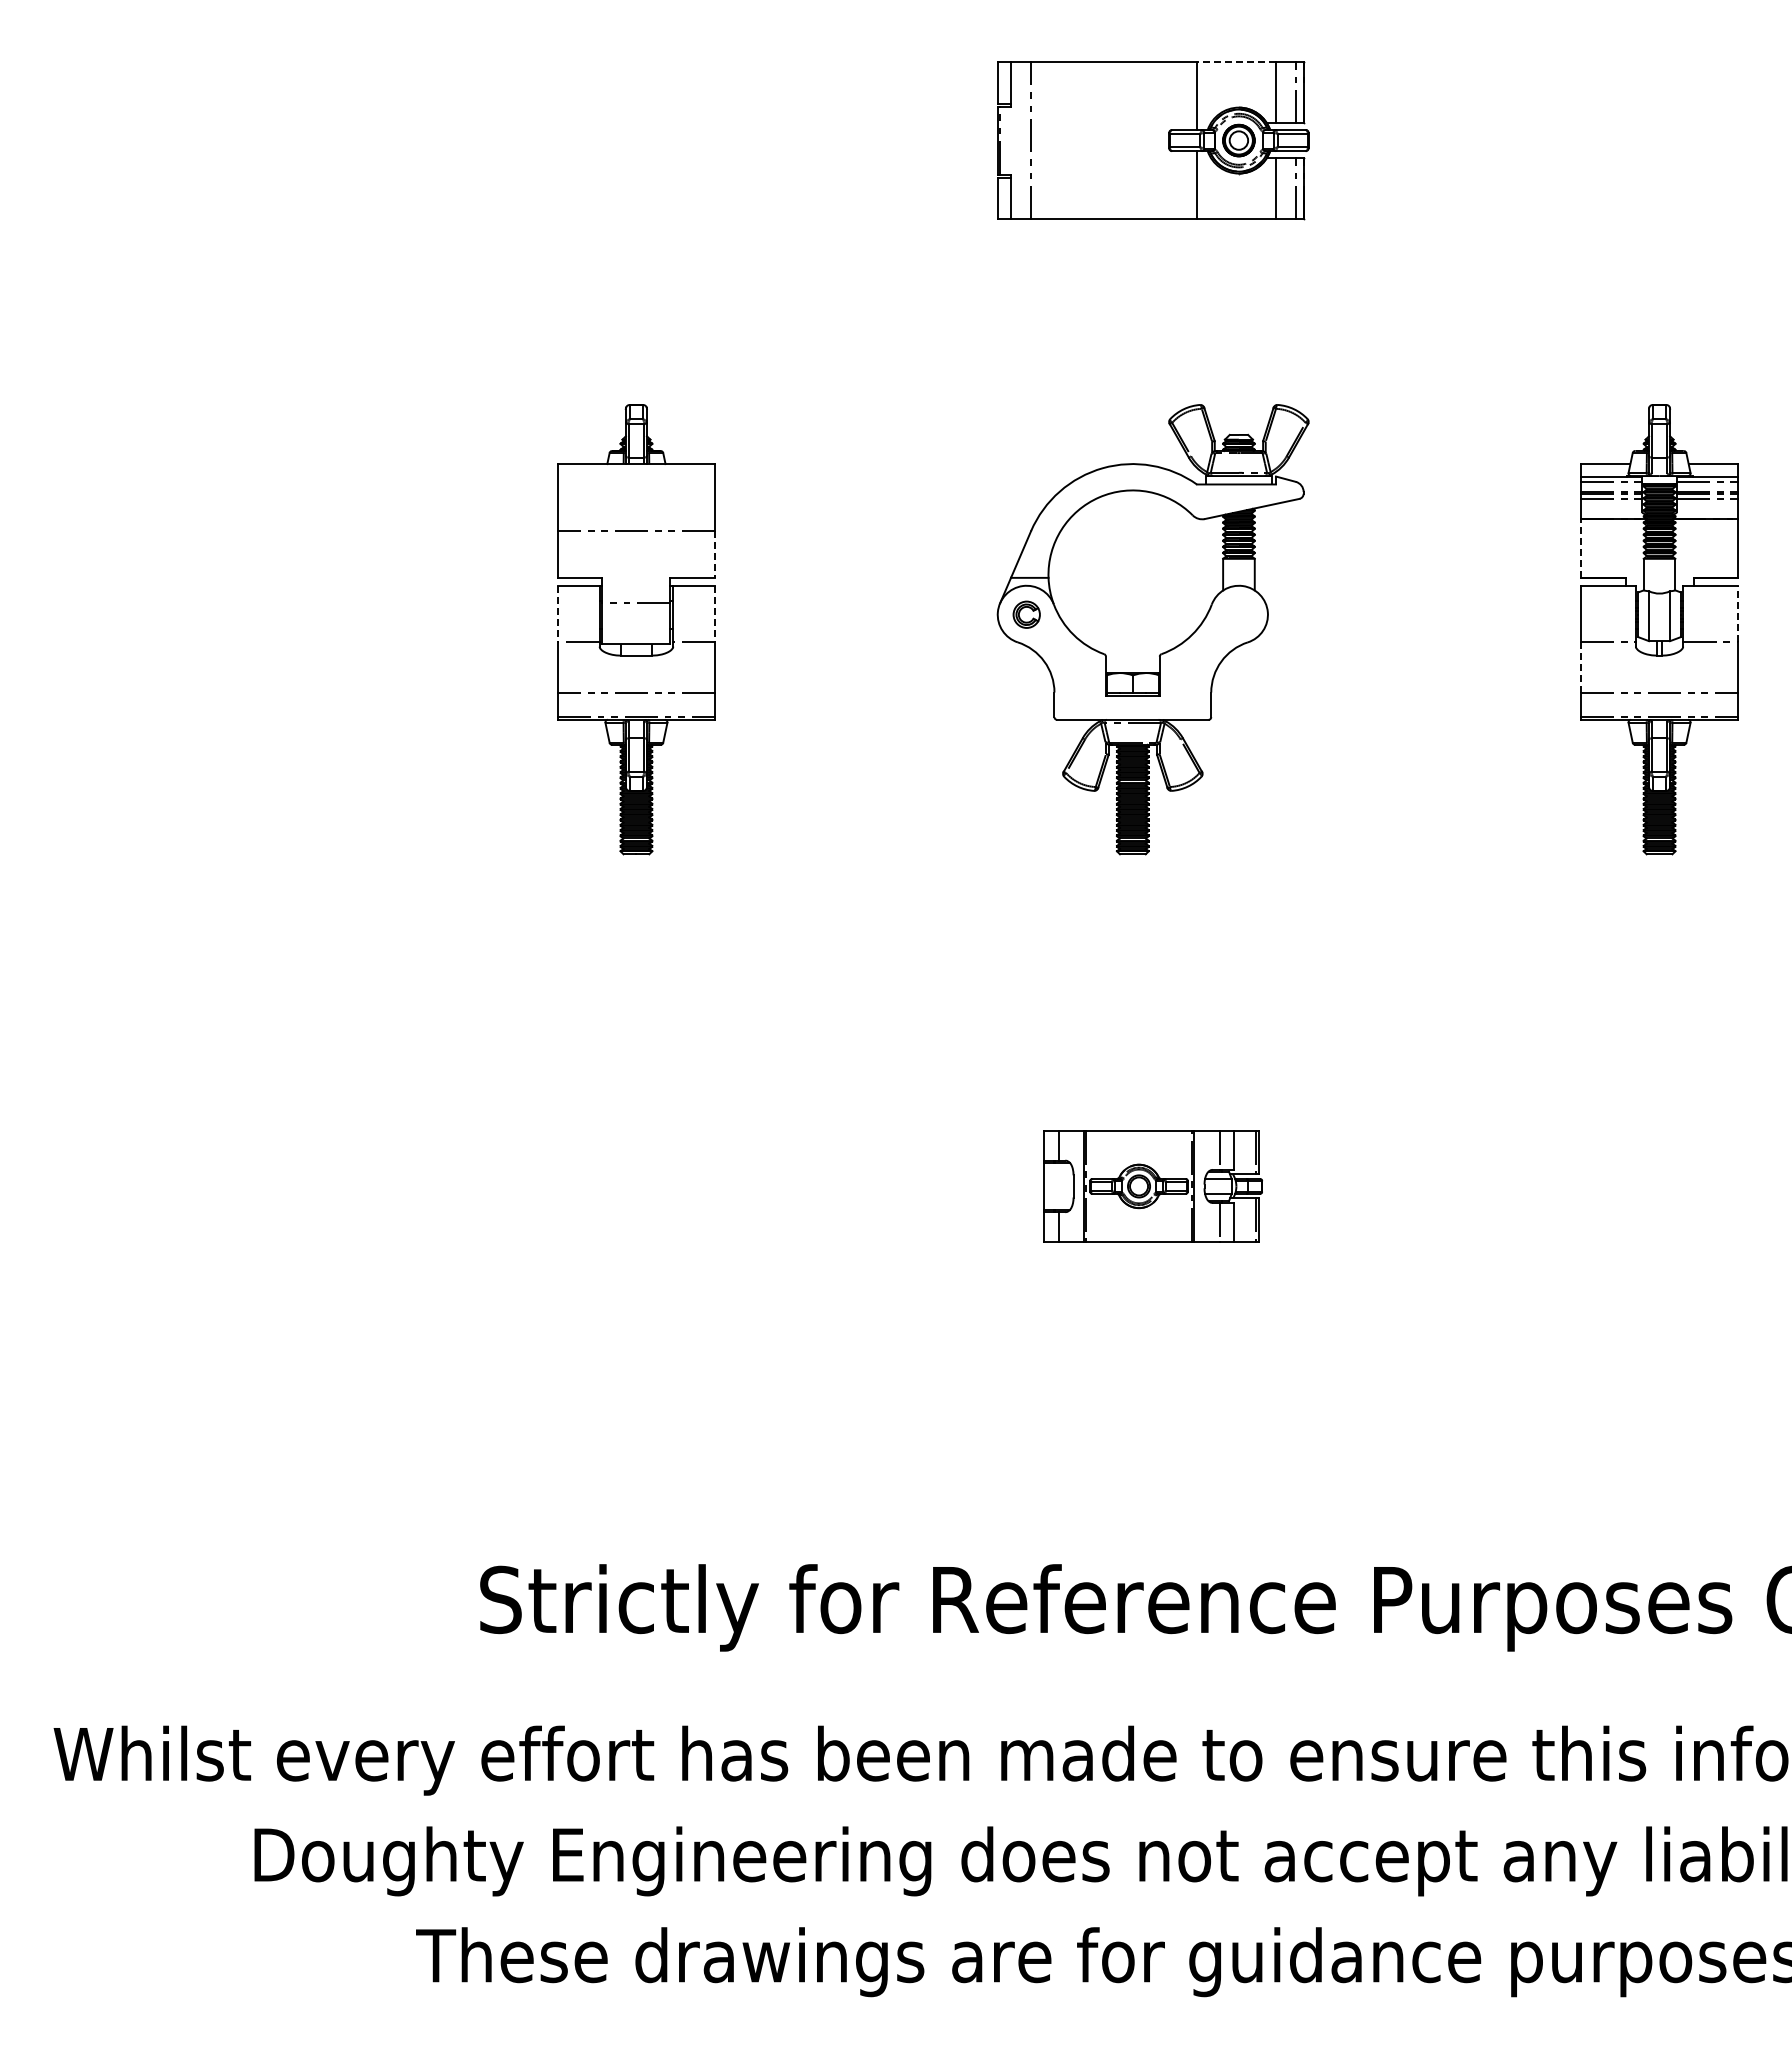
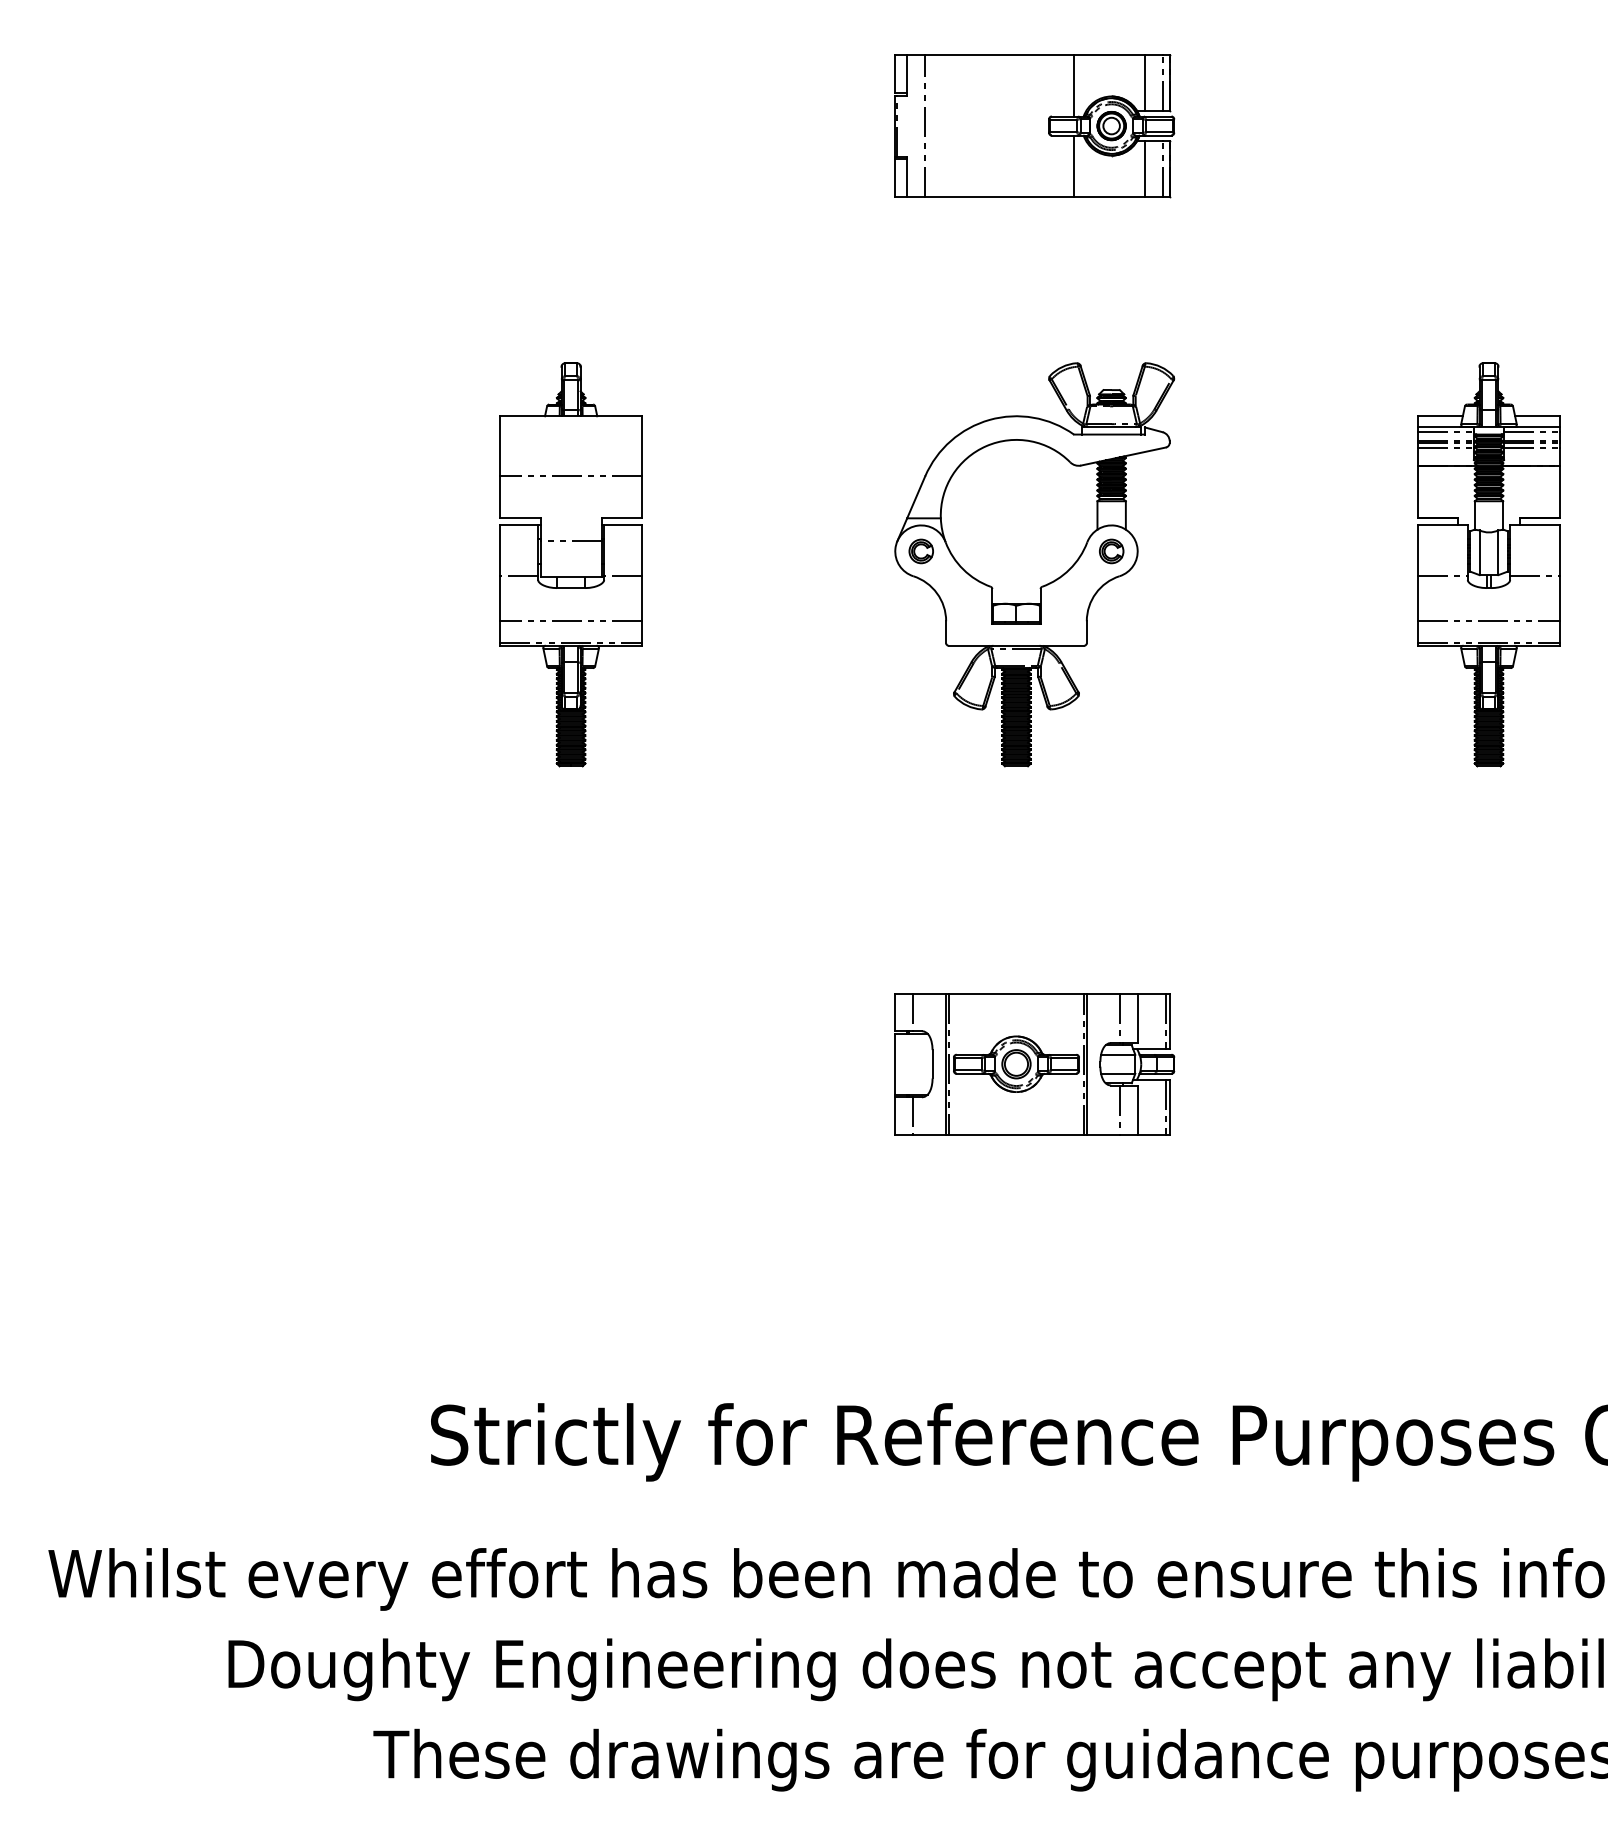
line: (1236, 61) -> (1109, 55), dashed -> solid
line: (1580, 548) -> (1418, 491), dashed -> solid
line: (715, 555) -> (642, 498), dashed -> solid
line: (1738, 613) -> (1559, 550), dashed -> solid
line: (557, 614) -> (500, 551), dashed -> solid
line: (715, 614) -> (642, 551), dashed -> solid
part: (1238, 614) -> (1111, 551), added
line: (1580, 667) -> (1418, 598), dashed -> solid
part: (1153, 1186) -> (1035, 1064), size x1.43

